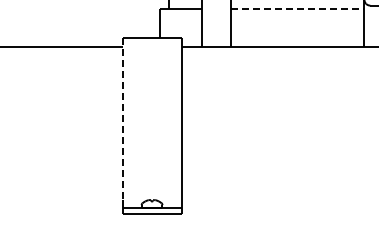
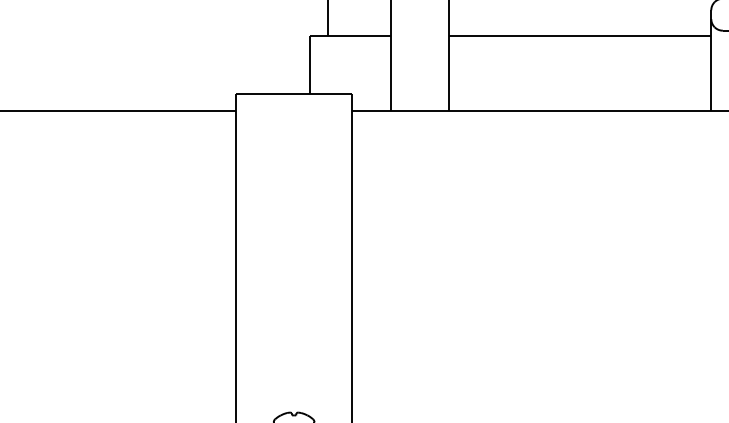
line: (297, 8) -> (579, 36), dashed -> solid
line: (122, 119) -> (235, 254), dashed -> solid

